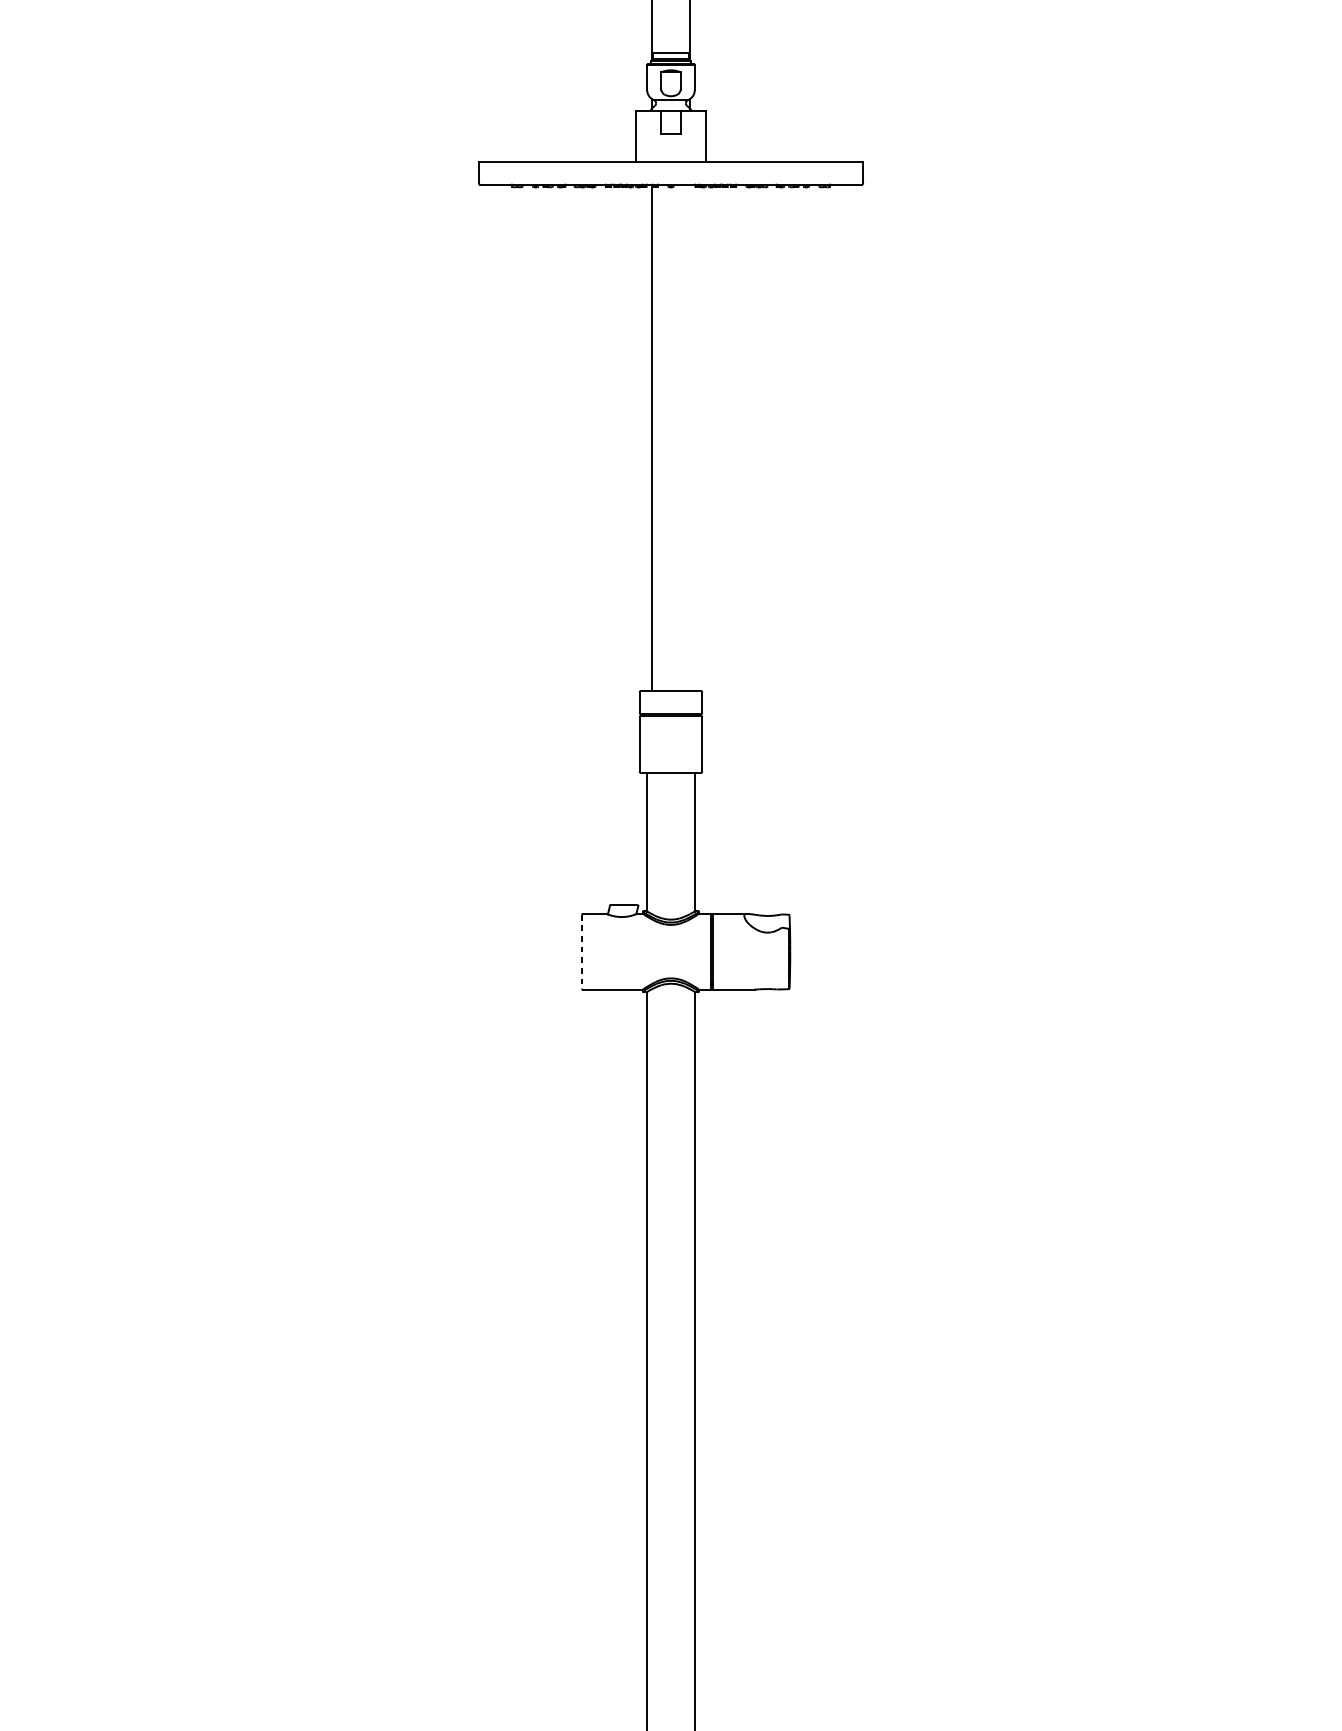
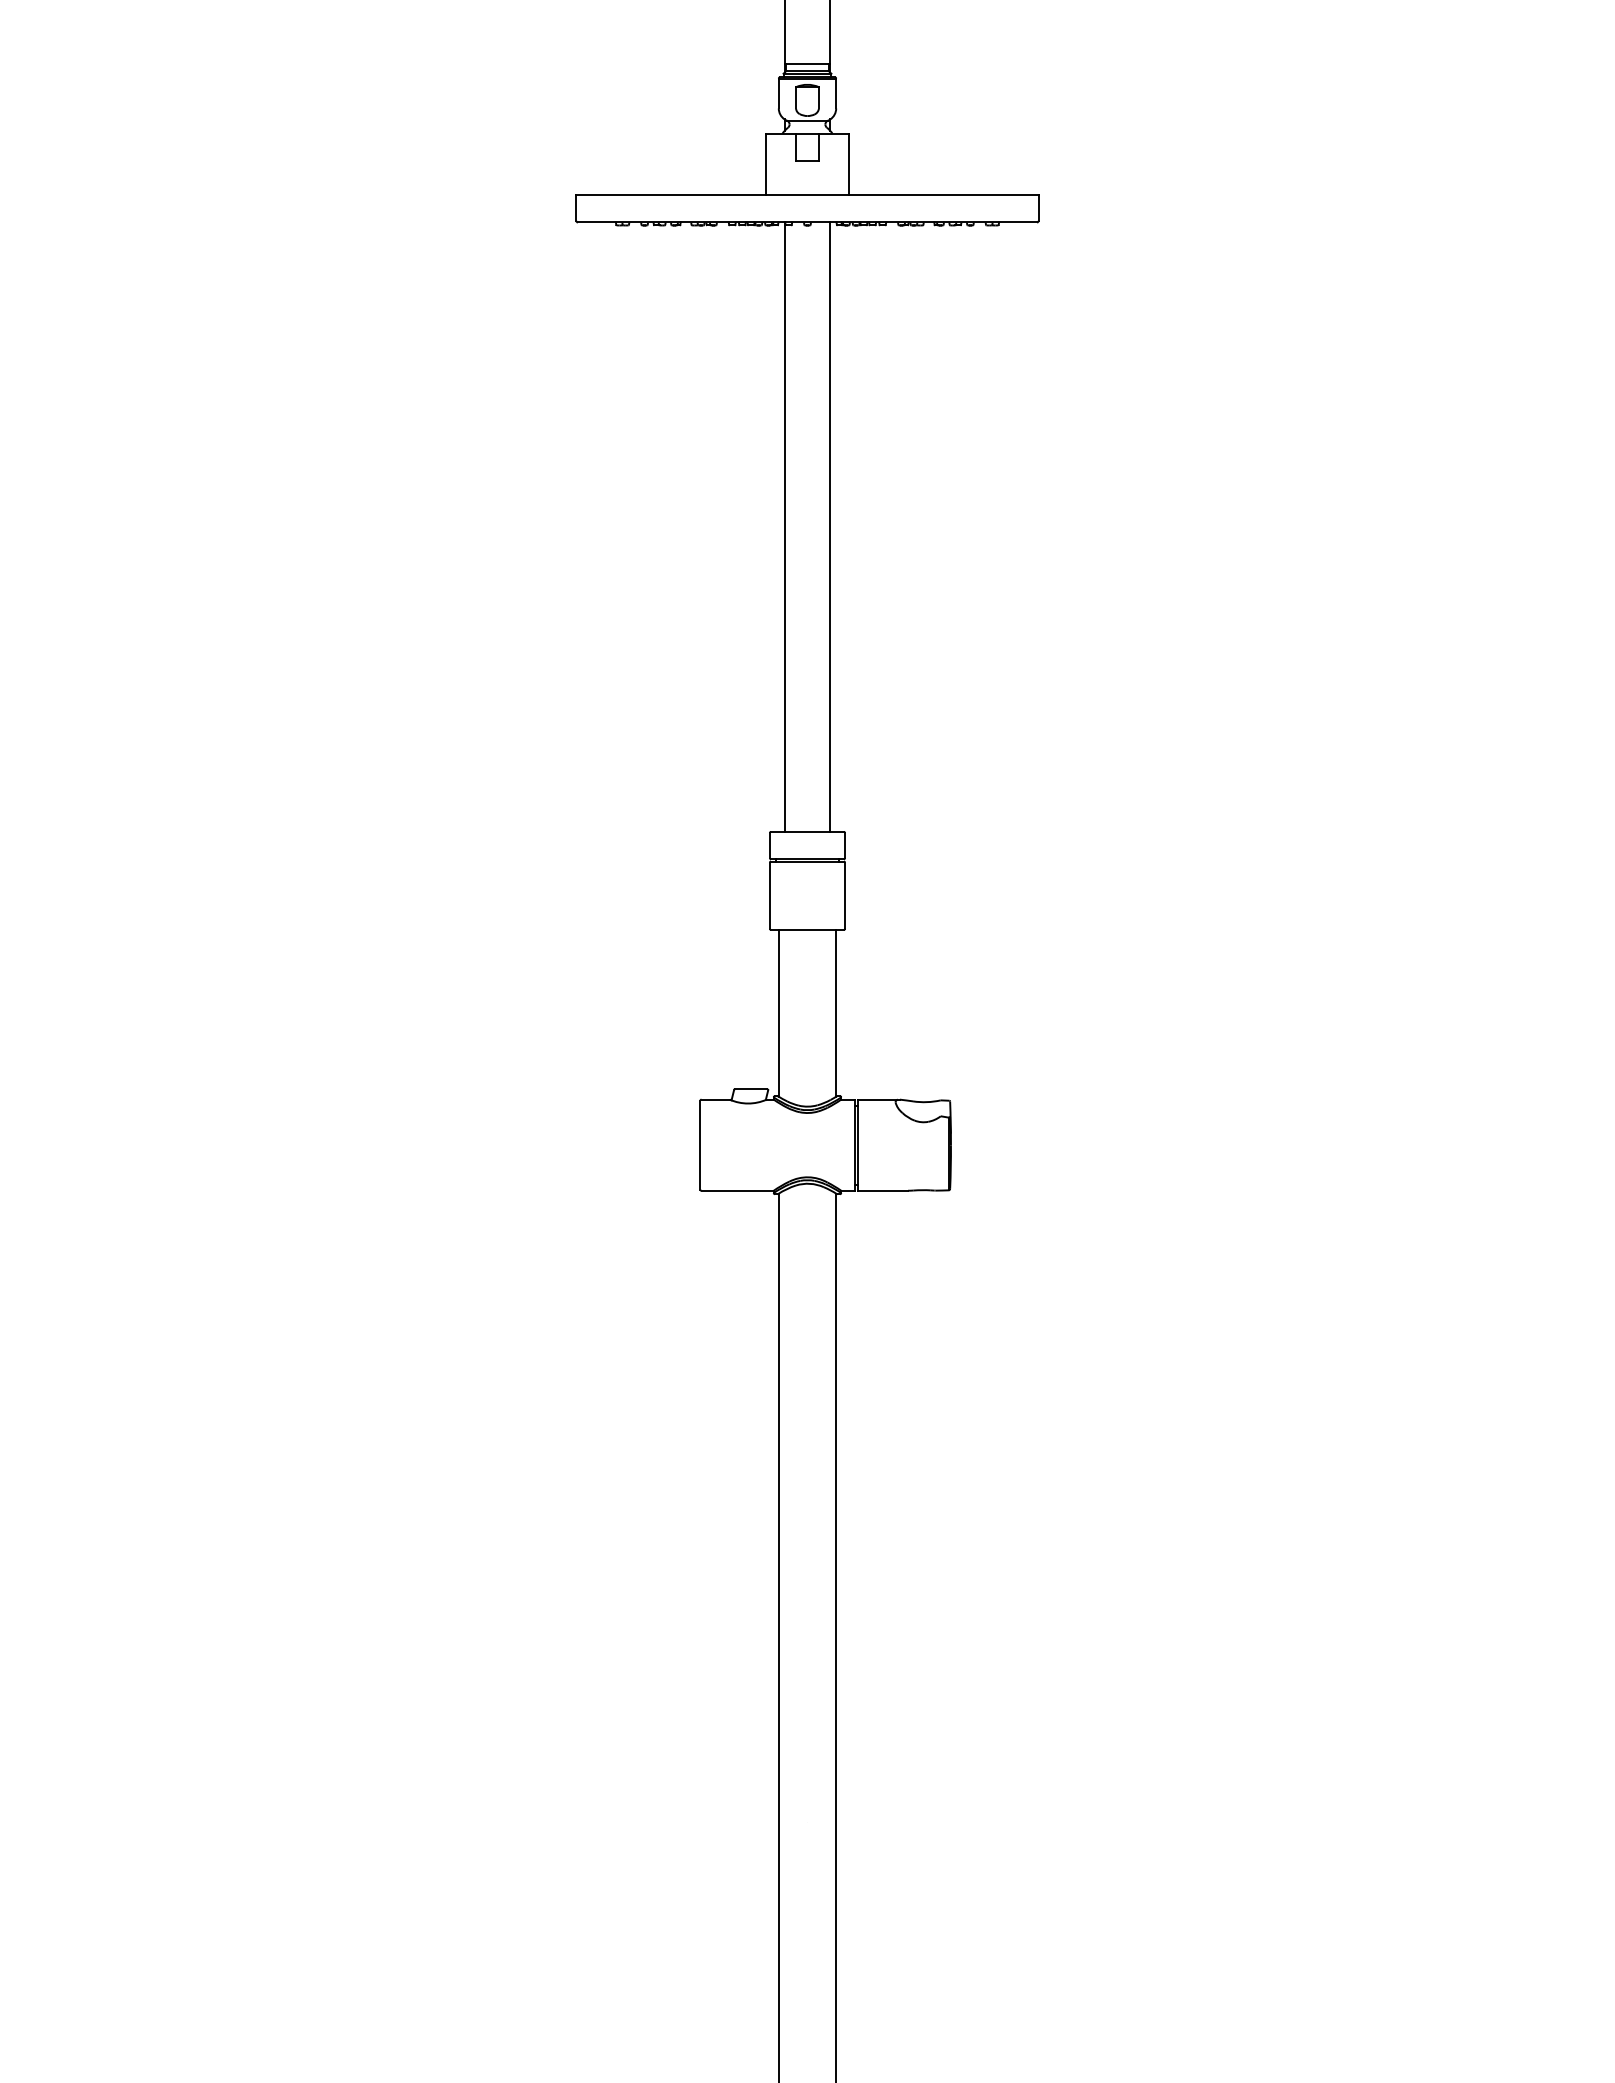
line: (690, 437) -> (830, 526), added
line: (582, 951) -> (700, 1145), dashed -> solid

